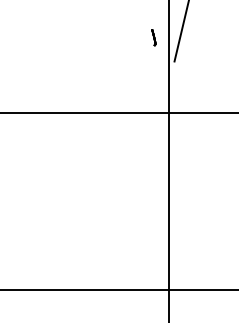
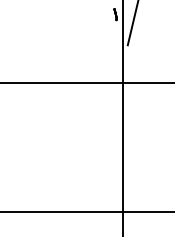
part: (153, 37) -> (115, 14), moved

